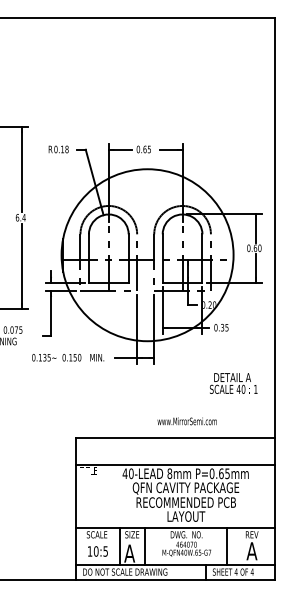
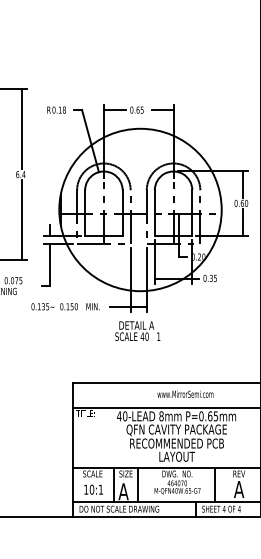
text: (233, 383) -> (137, 331), moved
text: (186, 421) -> (184, 394), moved
text: (105, 551) -> (100, 489), 10:5 -> 10:1

